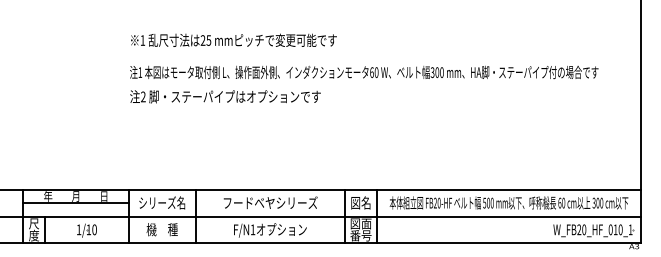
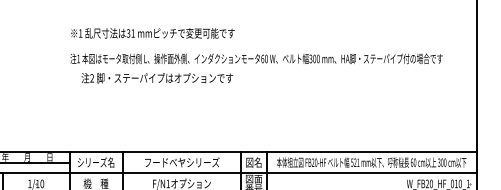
text: (205, 40) -> (130, 33), 25 -> 31
text: (225, 96) -> (157, 77), moved
text: (490, 202) -> (356, 162), 500 -> 521

